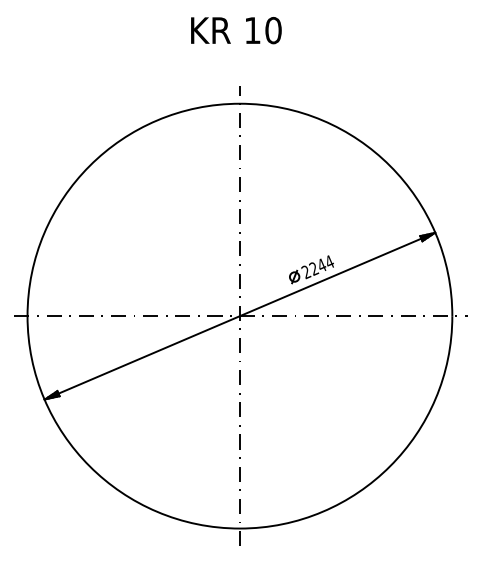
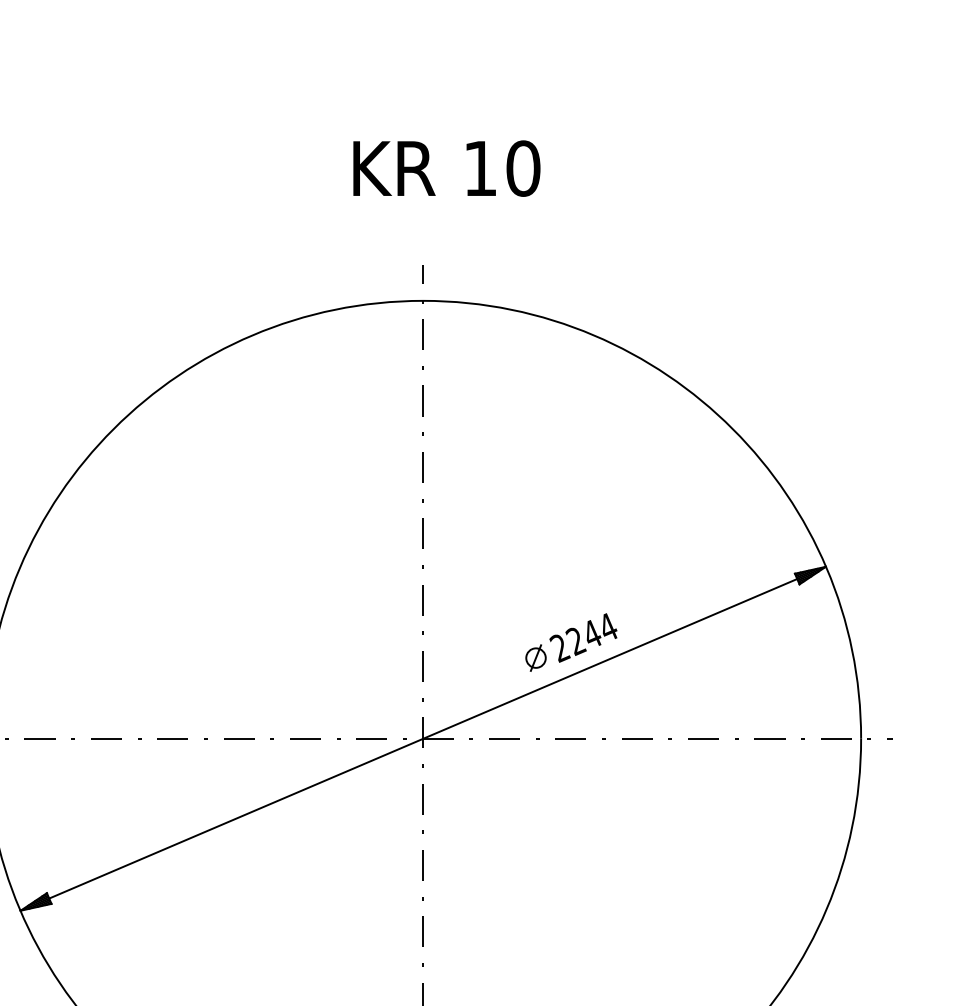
text: (236, 30) -> (447, 168), moved

